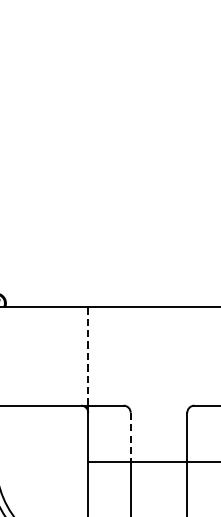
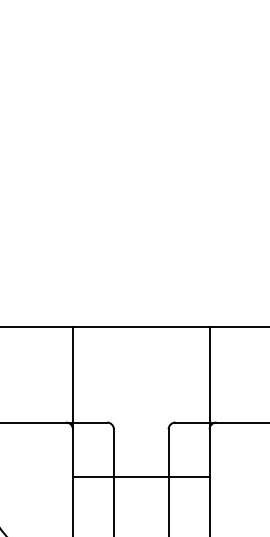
line: (87, 355) -> (72, 374), dashed -> solid
line: (130, 437) -> (113, 453), dashed -> solid

